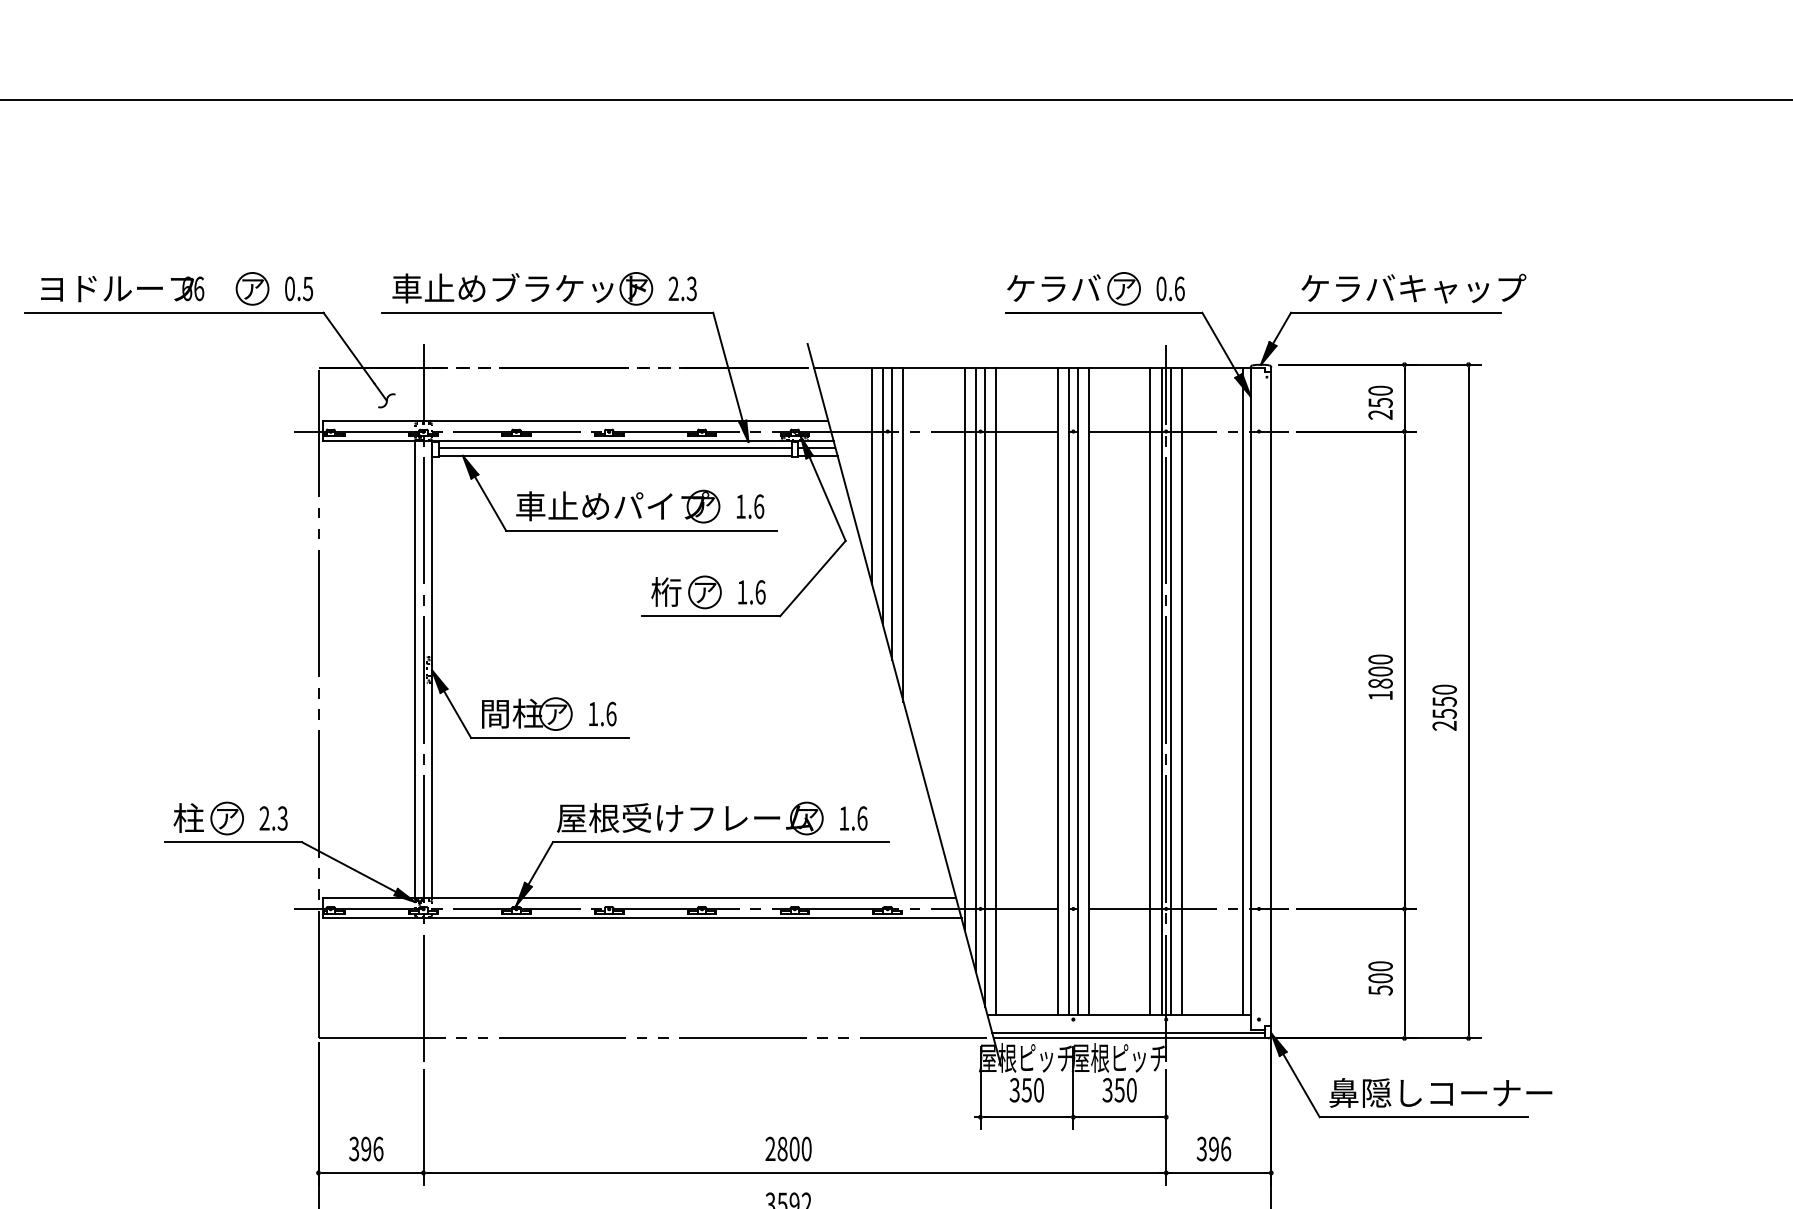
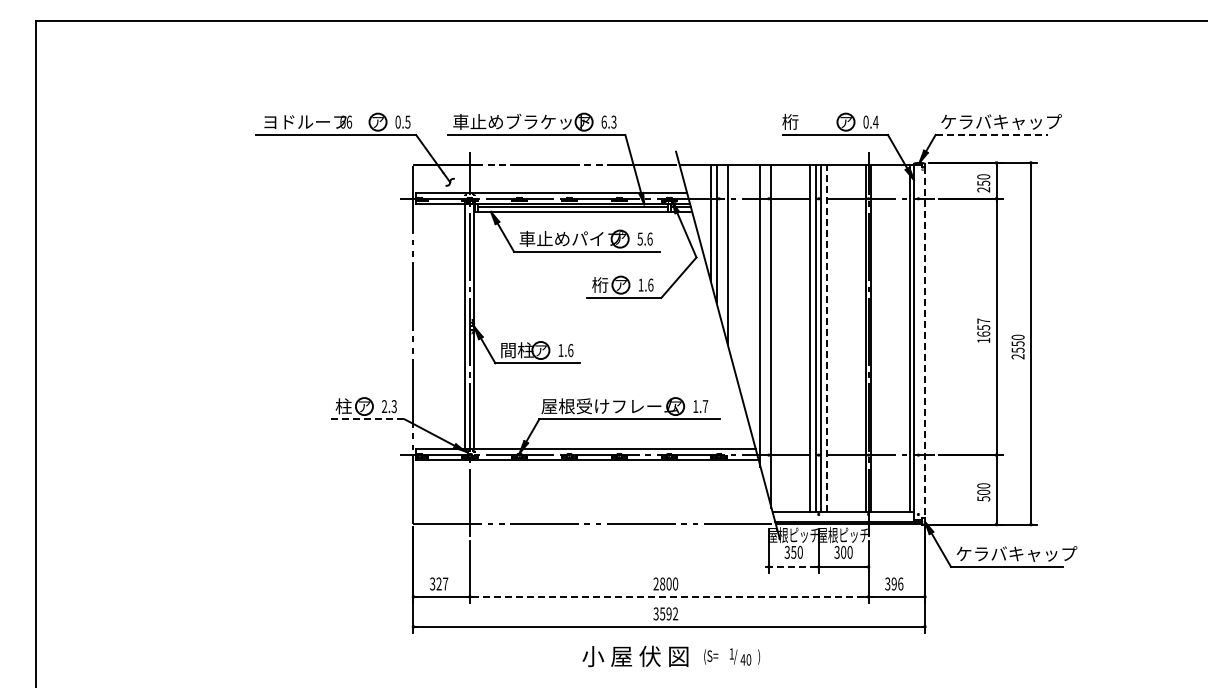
text: (672, 287) -> (603, 121), 2.3 -> 6.3
text: (1052, 287) -> (807, 121), ケラバ -> 桁
text: (1179, 287) -> (875, 121), 0.6 -> 0.4
line: (1396, 313) -> (992, 135), solid -> dashed
text: (739, 505) -> (639, 238), 1.6 -> 5.6
line: (892, 512) -> (721, 242), removed
line: (976, 669) -> (766, 326), removed
text: (1380, 671) -> (983, 327), 1800 -> 1657
line: (996, 691) -> (777, 338), removed
line: (1089, 691) -> (827, 338), solid -> dashed
line: (1151, 691) -> (860, 338), removed
line: (1182, 691) -> (877, 338), removed
line: (1270, 699) -> (924, 342), solid -> dashed
text: (862, 818) -> (705, 406), 1.6 -> 1.7
line: (234, 842) -> (368, 419), solid -> dashed
text: (1119, 1088) -> (843, 551), 350 -> 300
text: (1441, 1092) -> (1016, 553), 鼻隠しコーナー -> ケラバキャップ
line: (1026, 1116) -> (793, 566), solid -> dashed
text: (372, 1148) -> (442, 583), 396 -> 327
line: (795, 1172) -> (669, 596), solid -> dashed

